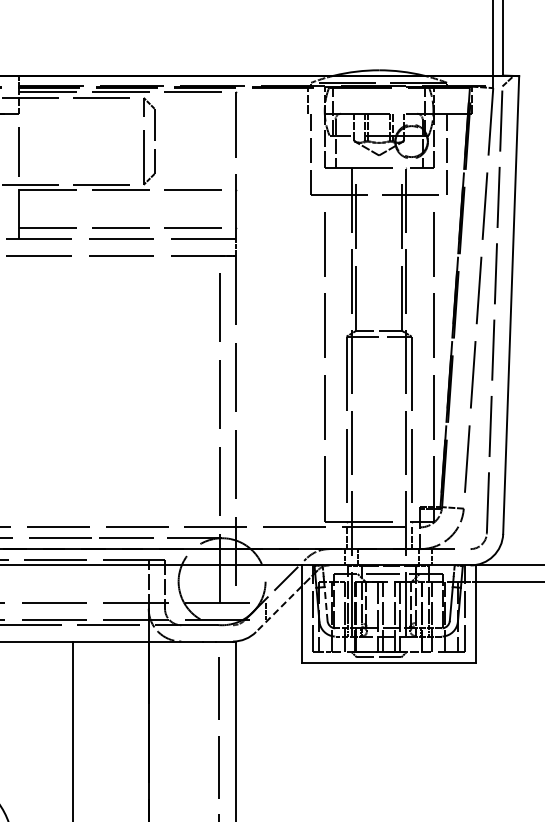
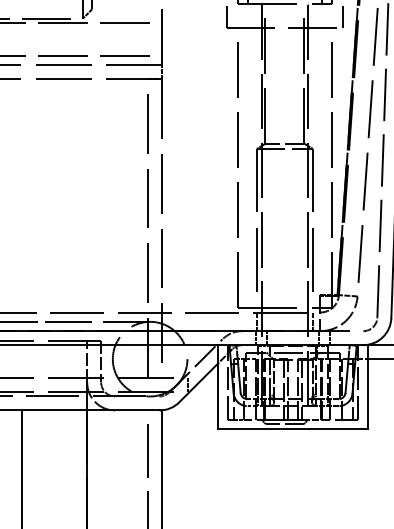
line: (326, 604) -> (239, 378), dashed -> solid
line: (278, 609) -> (198, 382), dashed -> solid

